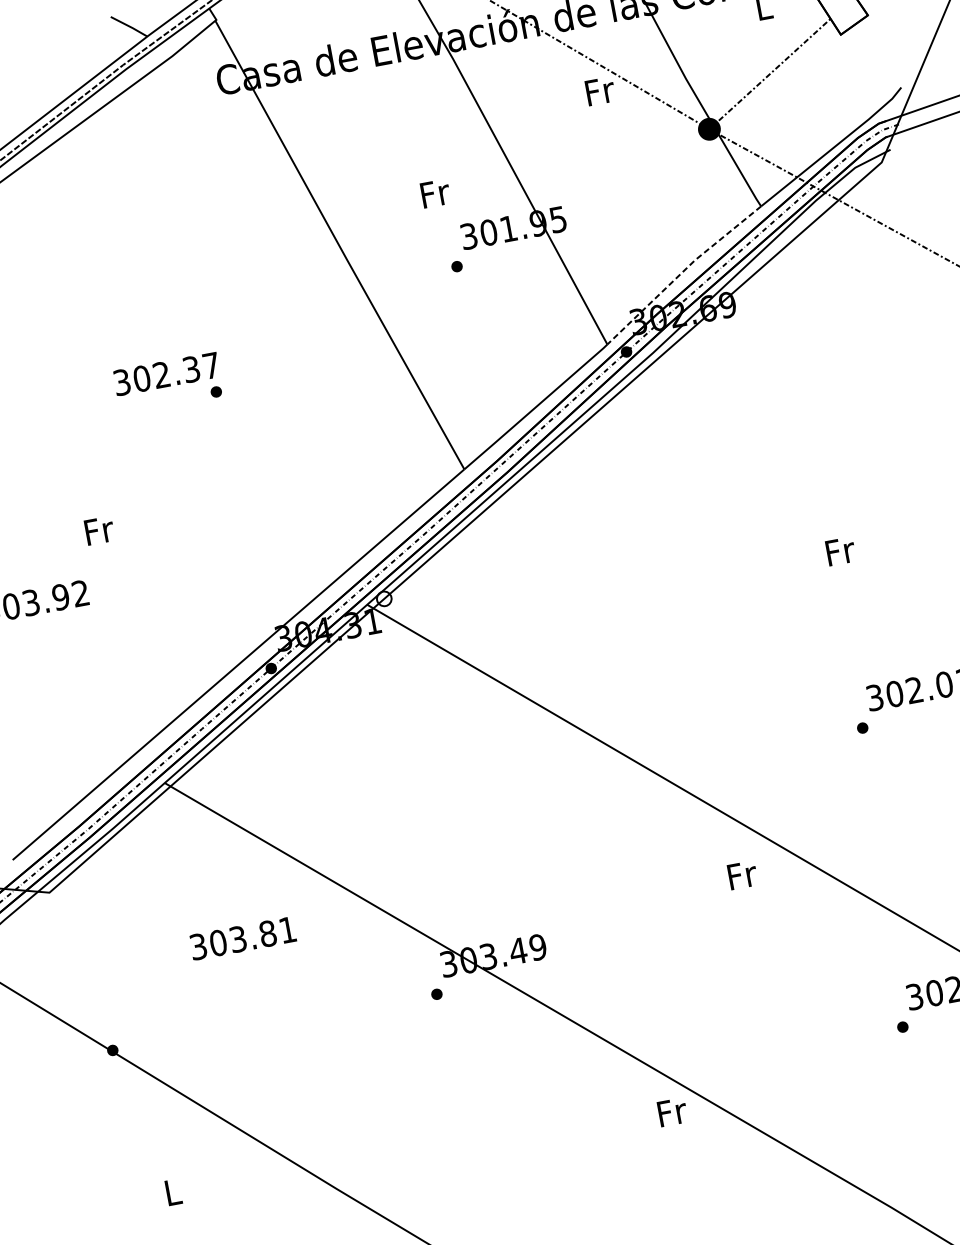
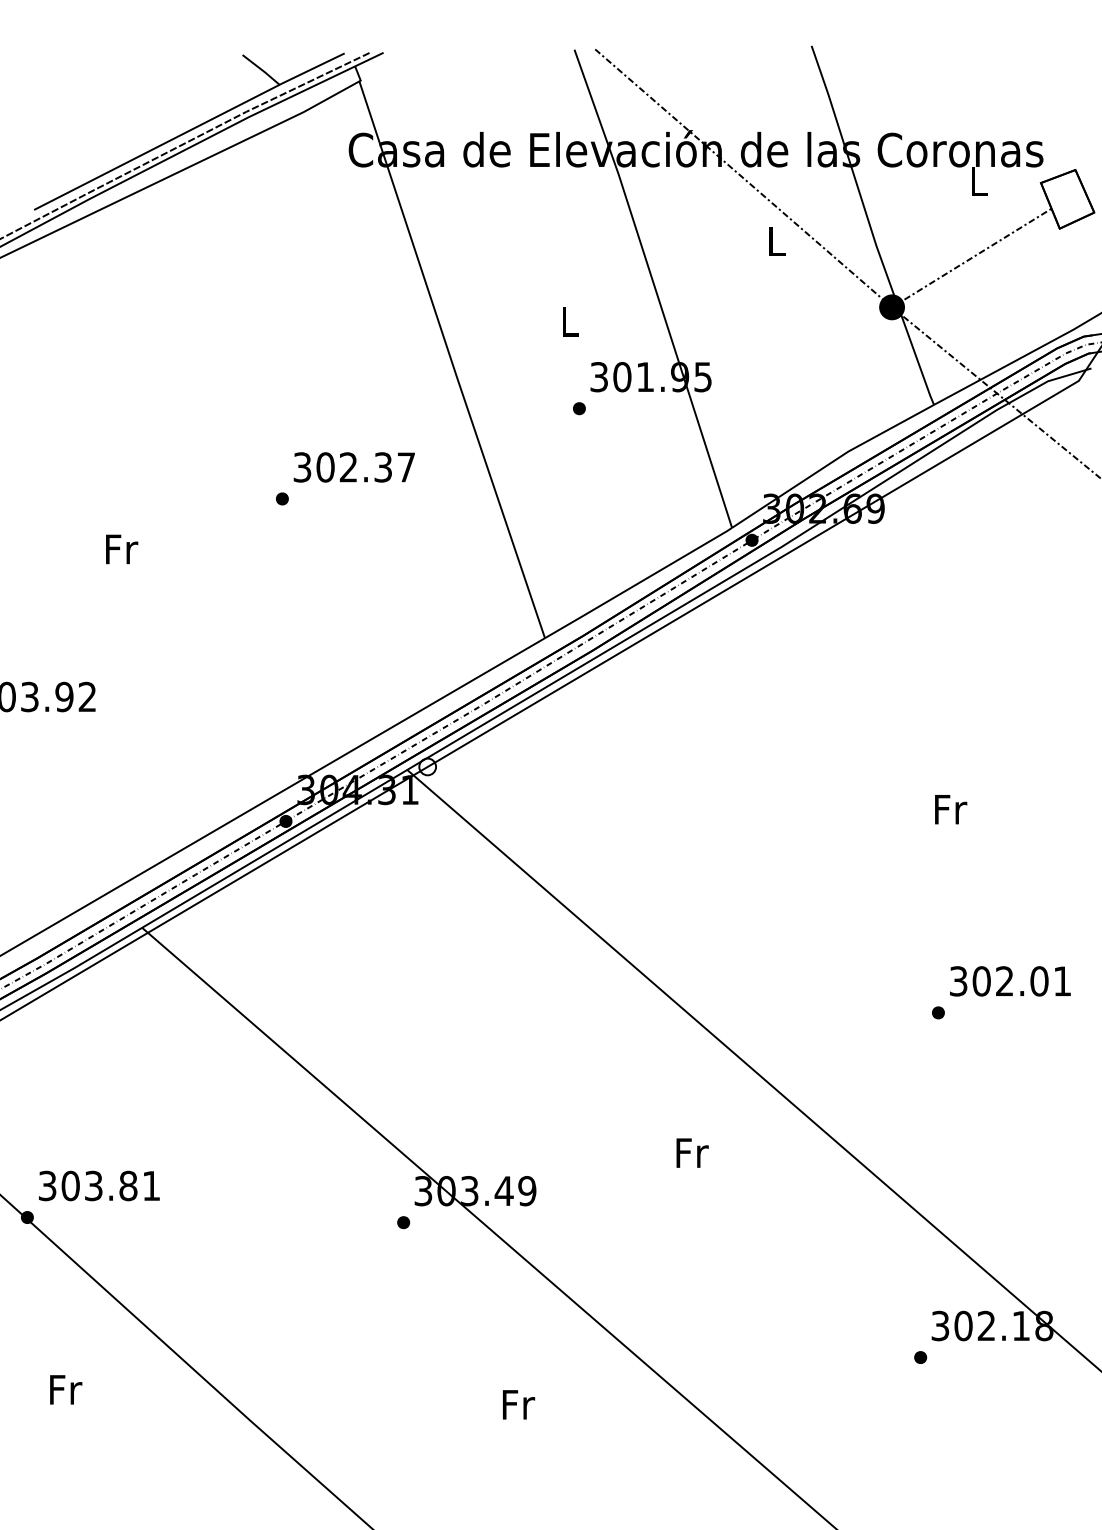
text: (600, 91) -> (777, 241), Fr -> L
text: (435, 193) -> (570, 321), Fr -> L
line: (681, 273) -> (830, 463), dashed -> solid
text: (166, 374) -> (353, 467), moved
text: (100, 530) -> (122, 549), moved
text: (742, 874) -> (692, 1152), moved
text: (243, 937) -> (99, 1185), moved
text: (673, 1111) -> (519, 1404), moved
text: (174, 1191) -> (66, 1389), L -> Fr

